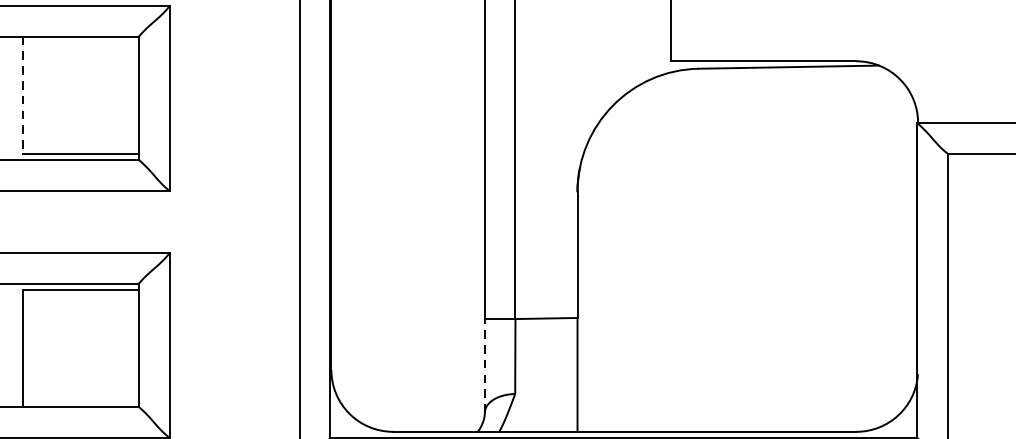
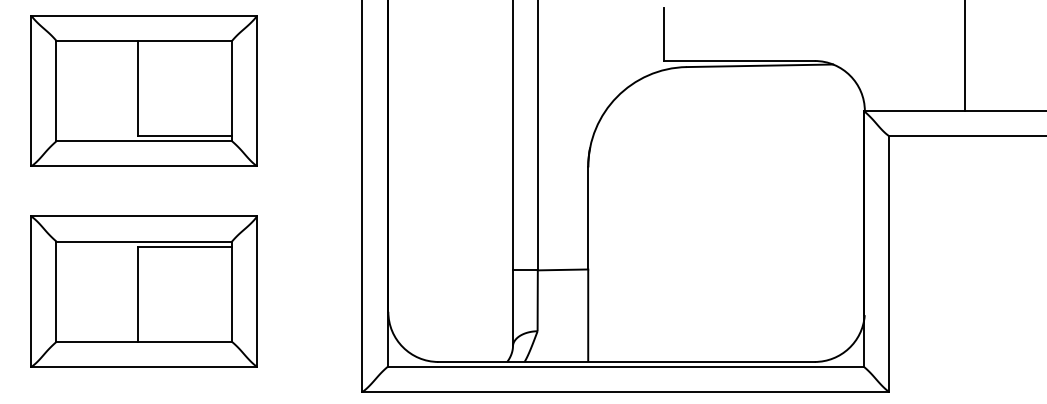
line: (22, 95) -> (137, 88), dashed -> solid
line: (484, 364) -> (512, 307), dashed -> solid

